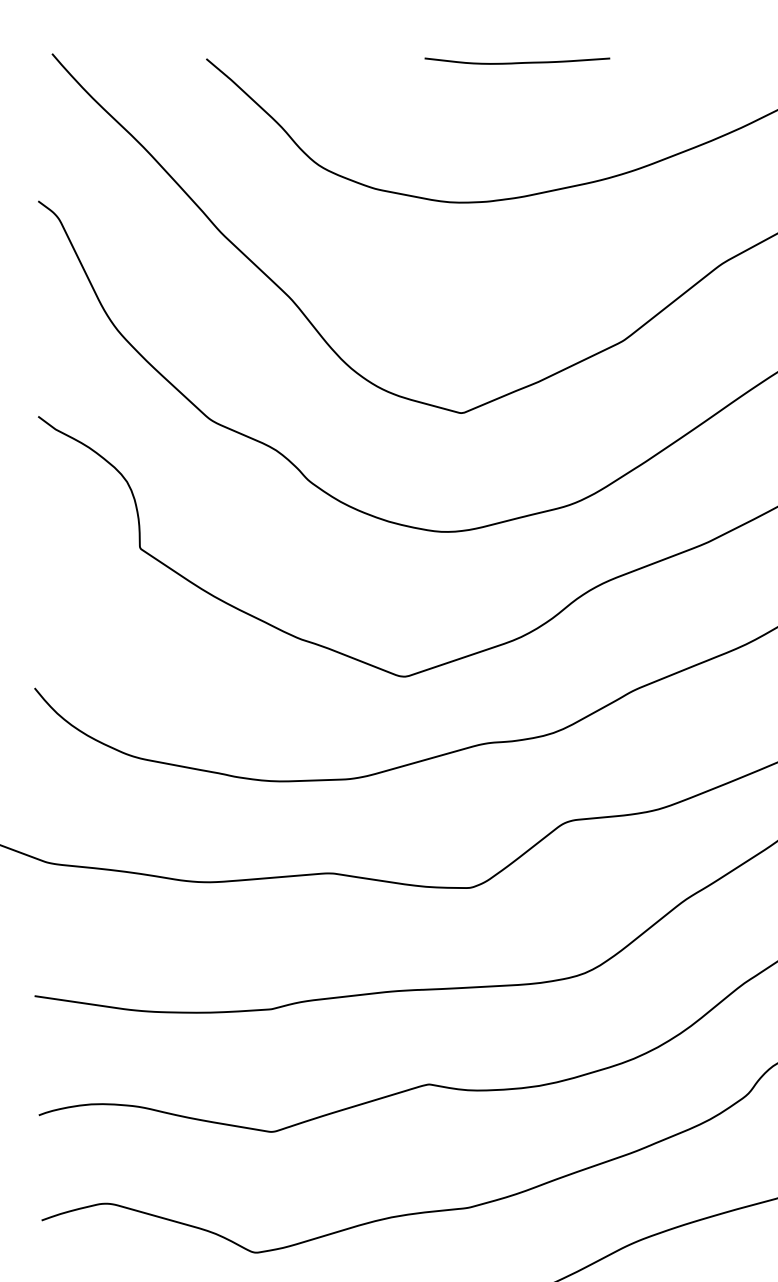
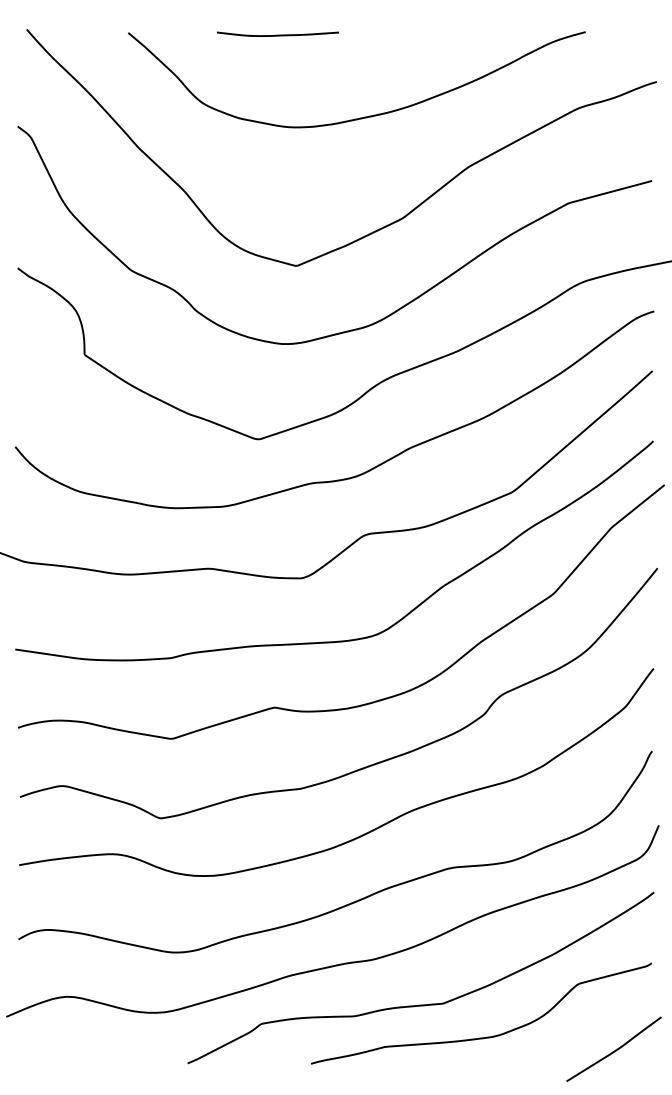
curve: (516, 61) -> (277, 34), moved

